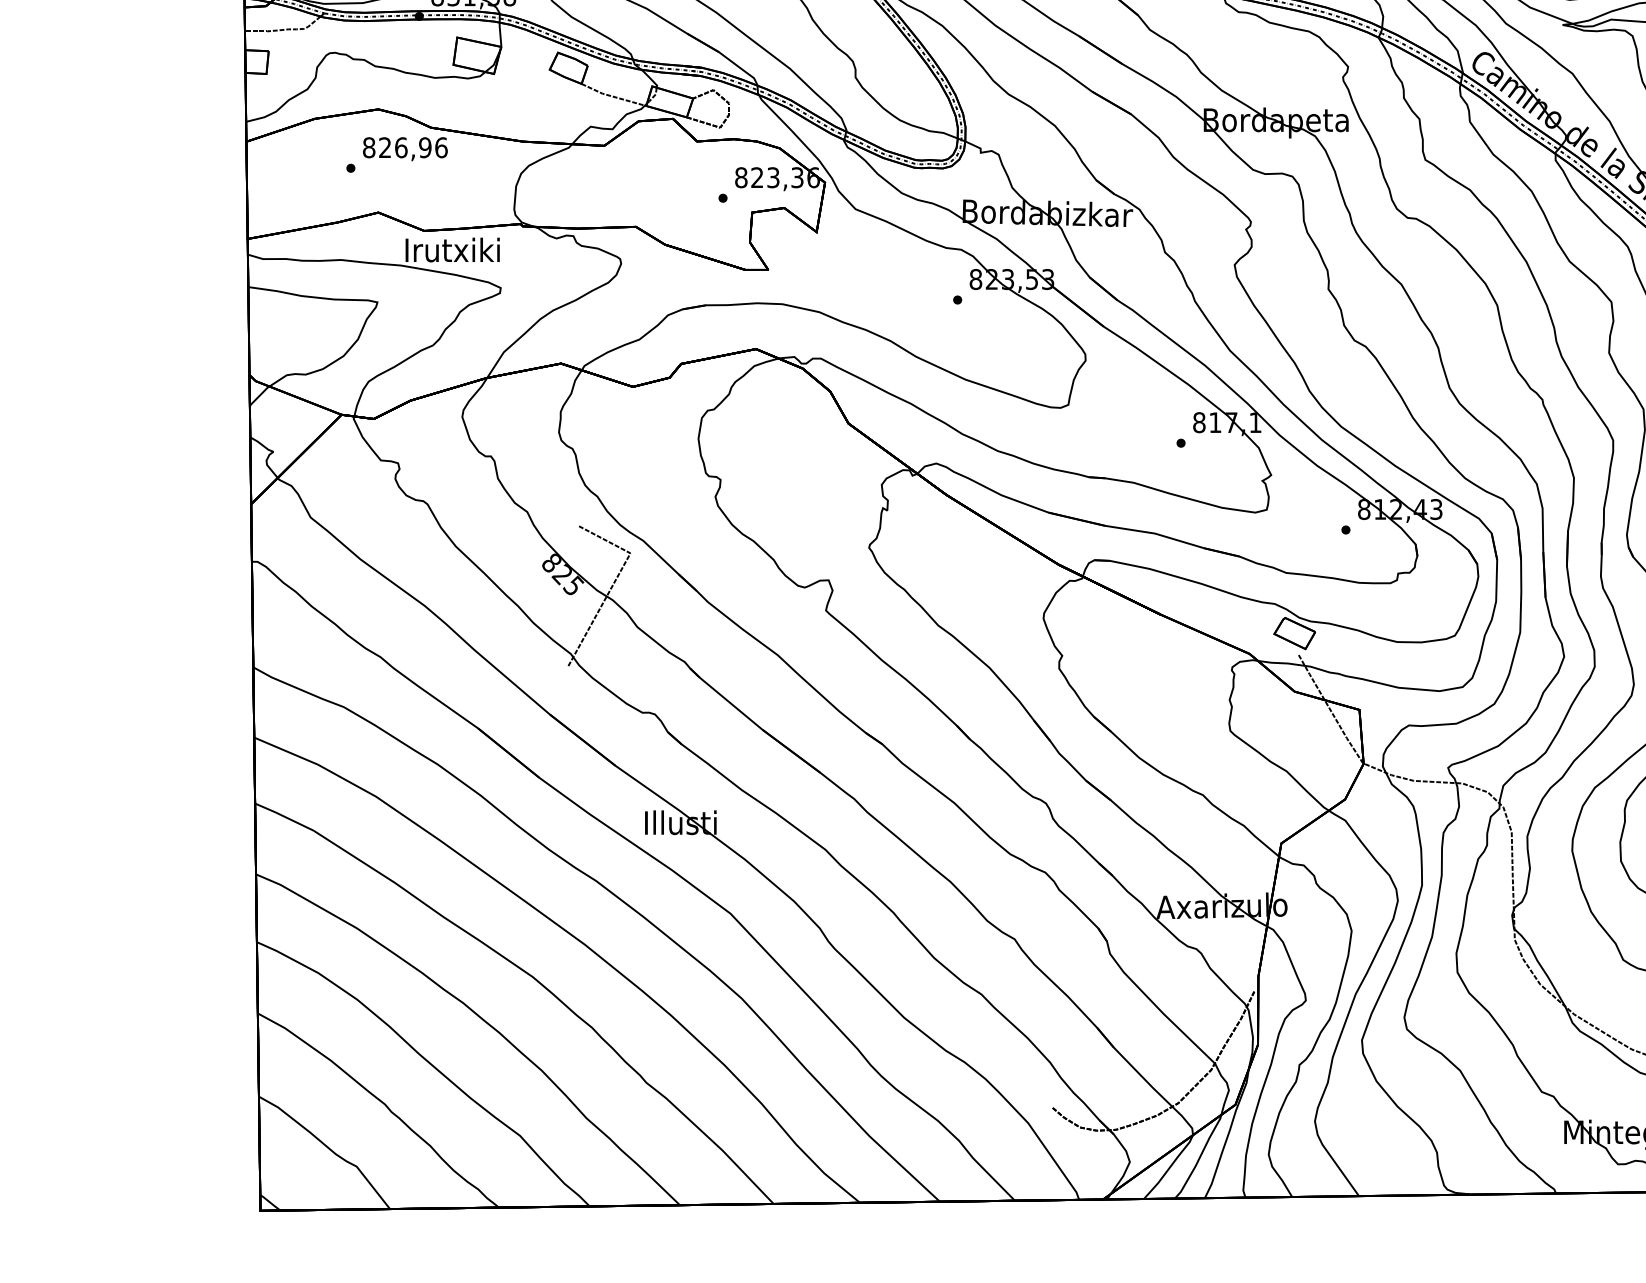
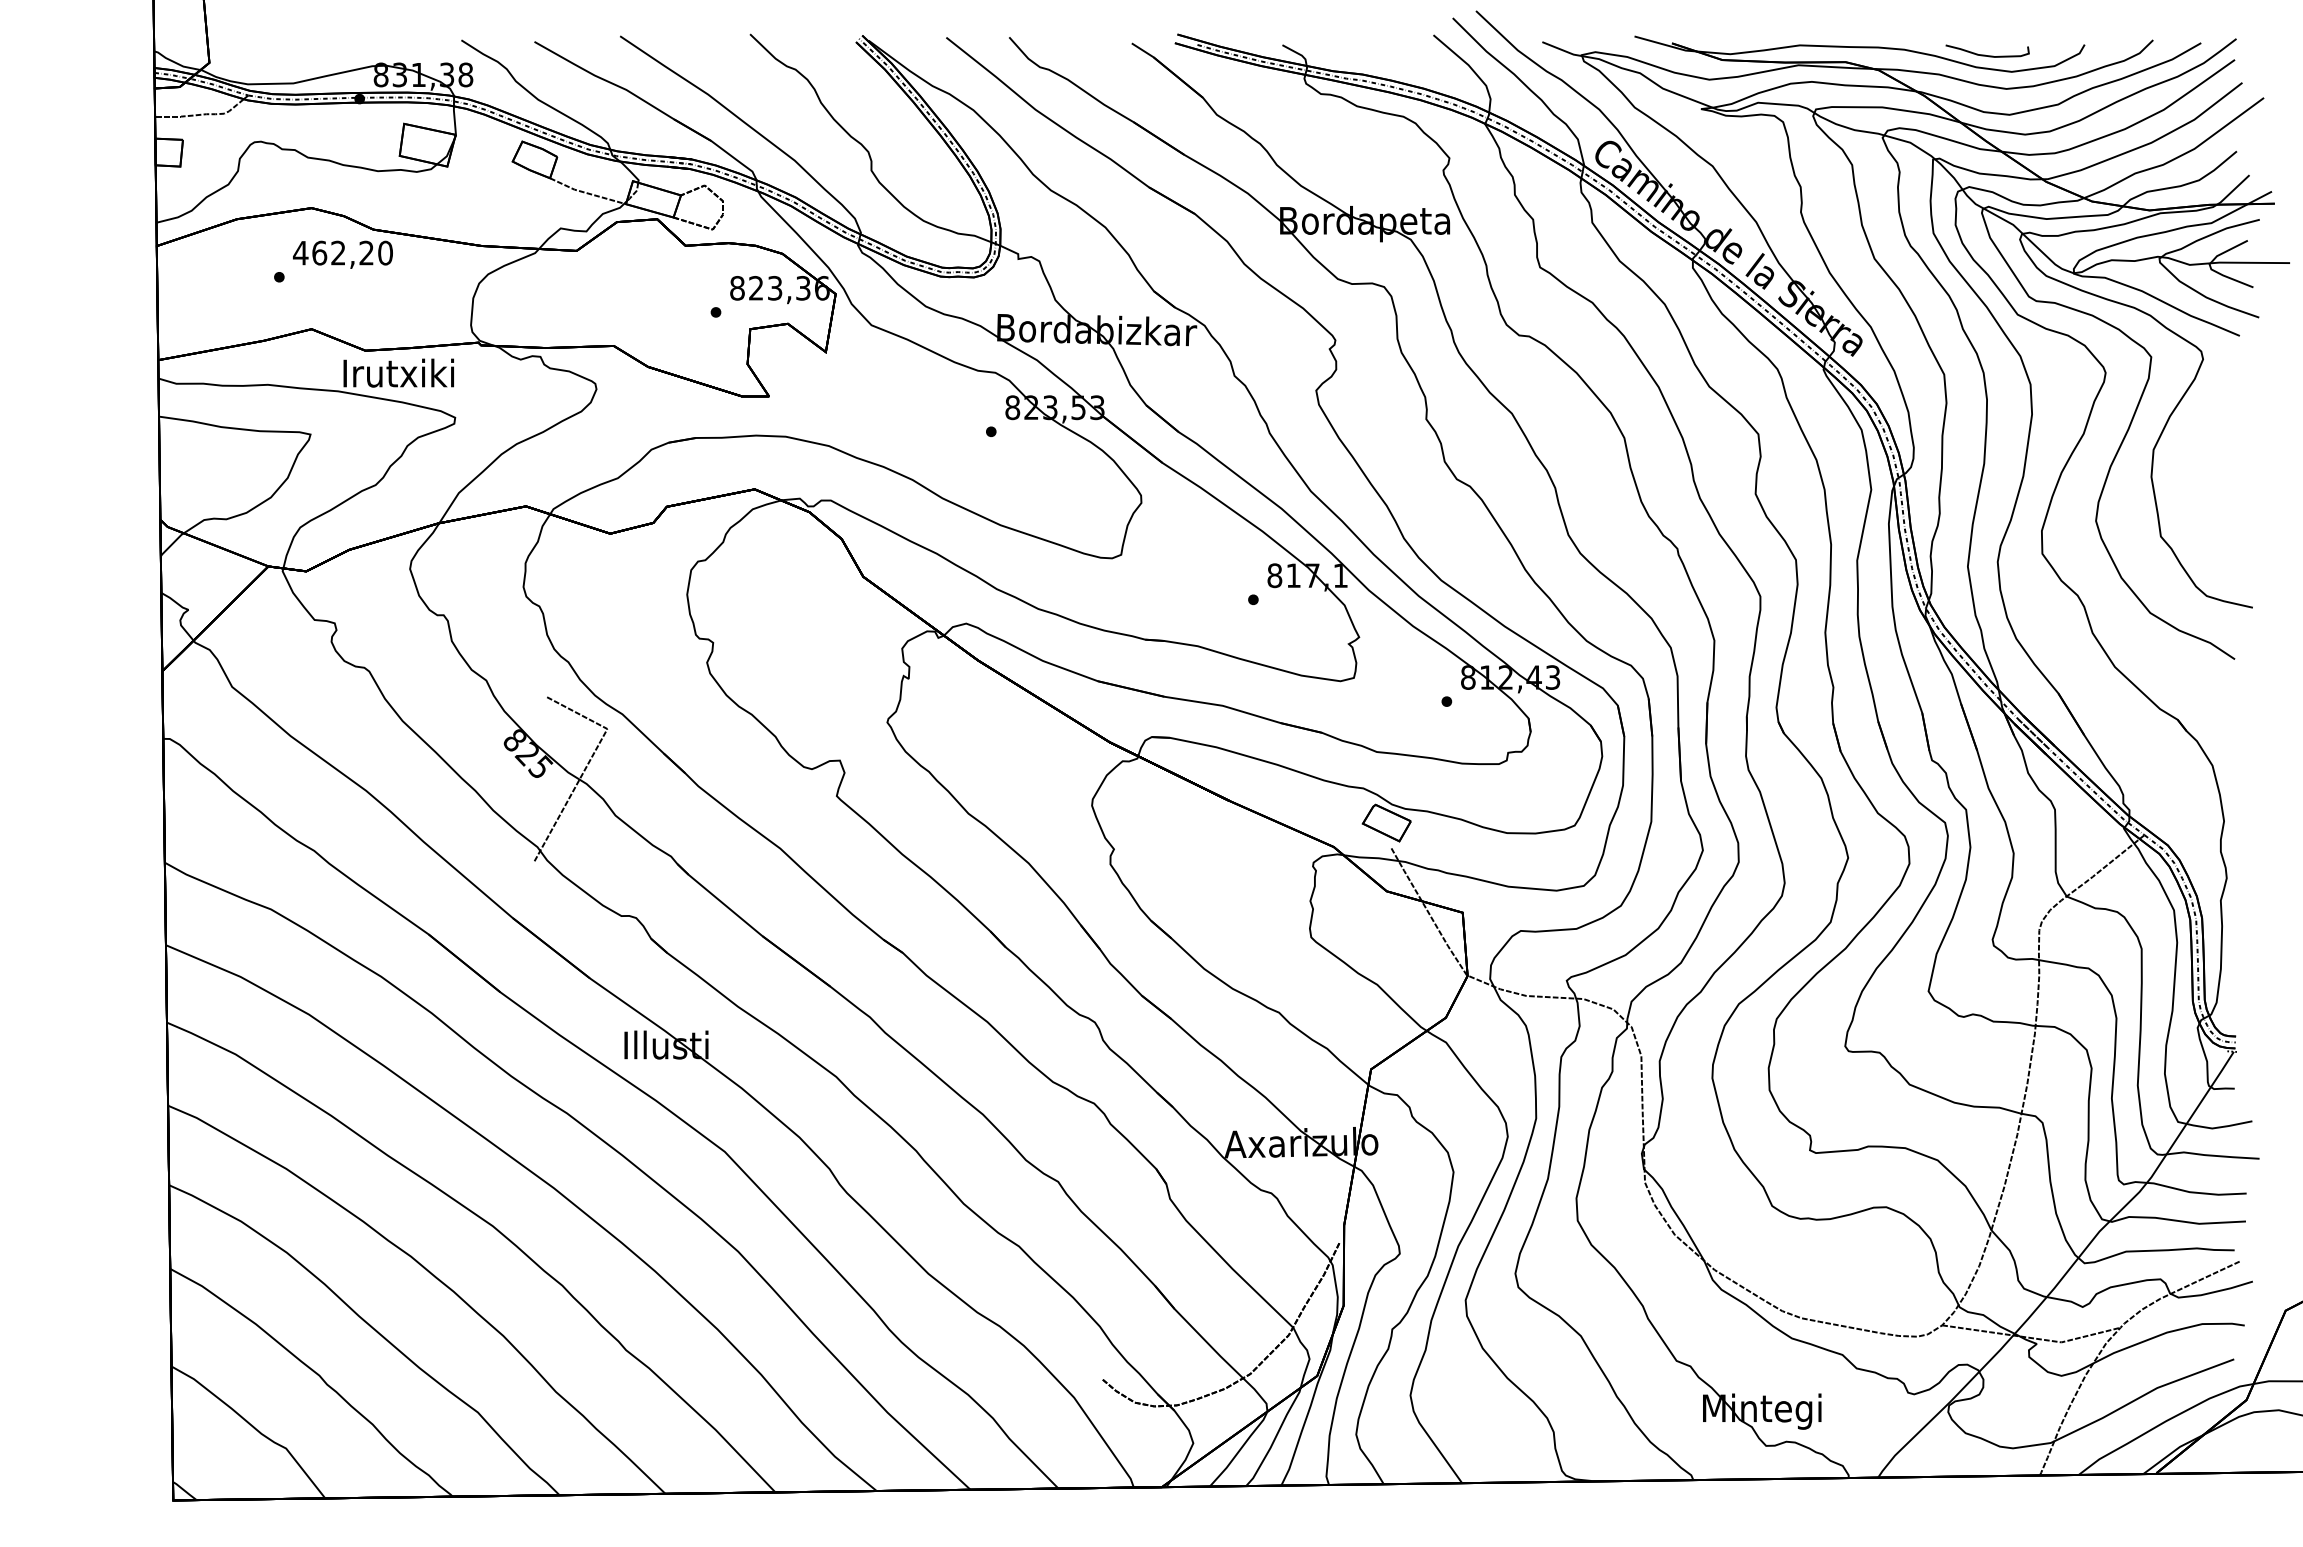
text: (404, 147) -> (342, 252), 826,96 -> 462,20

